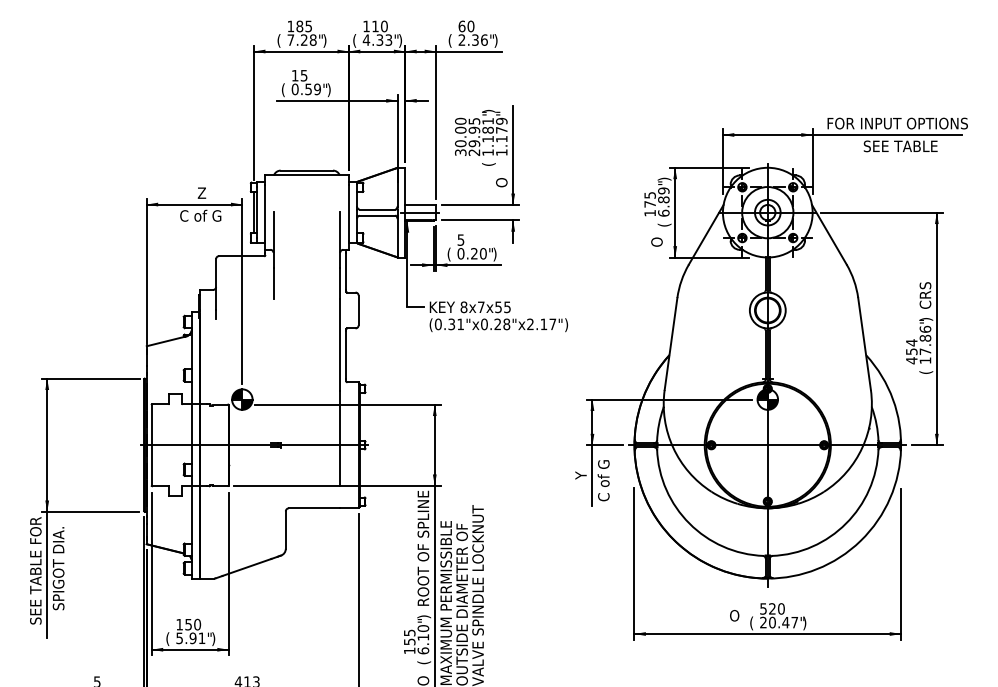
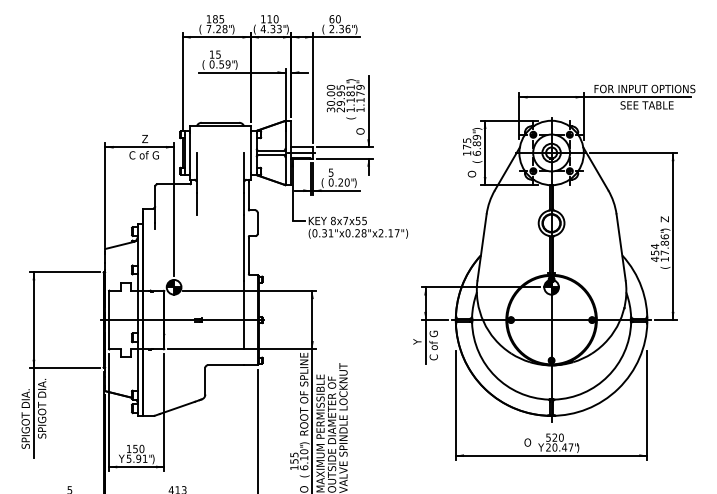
text: (925, 295) -> (664, 212), CRS -> Z
text: (35, 565) -> (25, 406), SEE TABLE FOR -> SPIGOT DIA.
text: (753, 623) -> (541, 448), ( -> Y
text: (169, 638) -> (121, 458), ( -> Y

